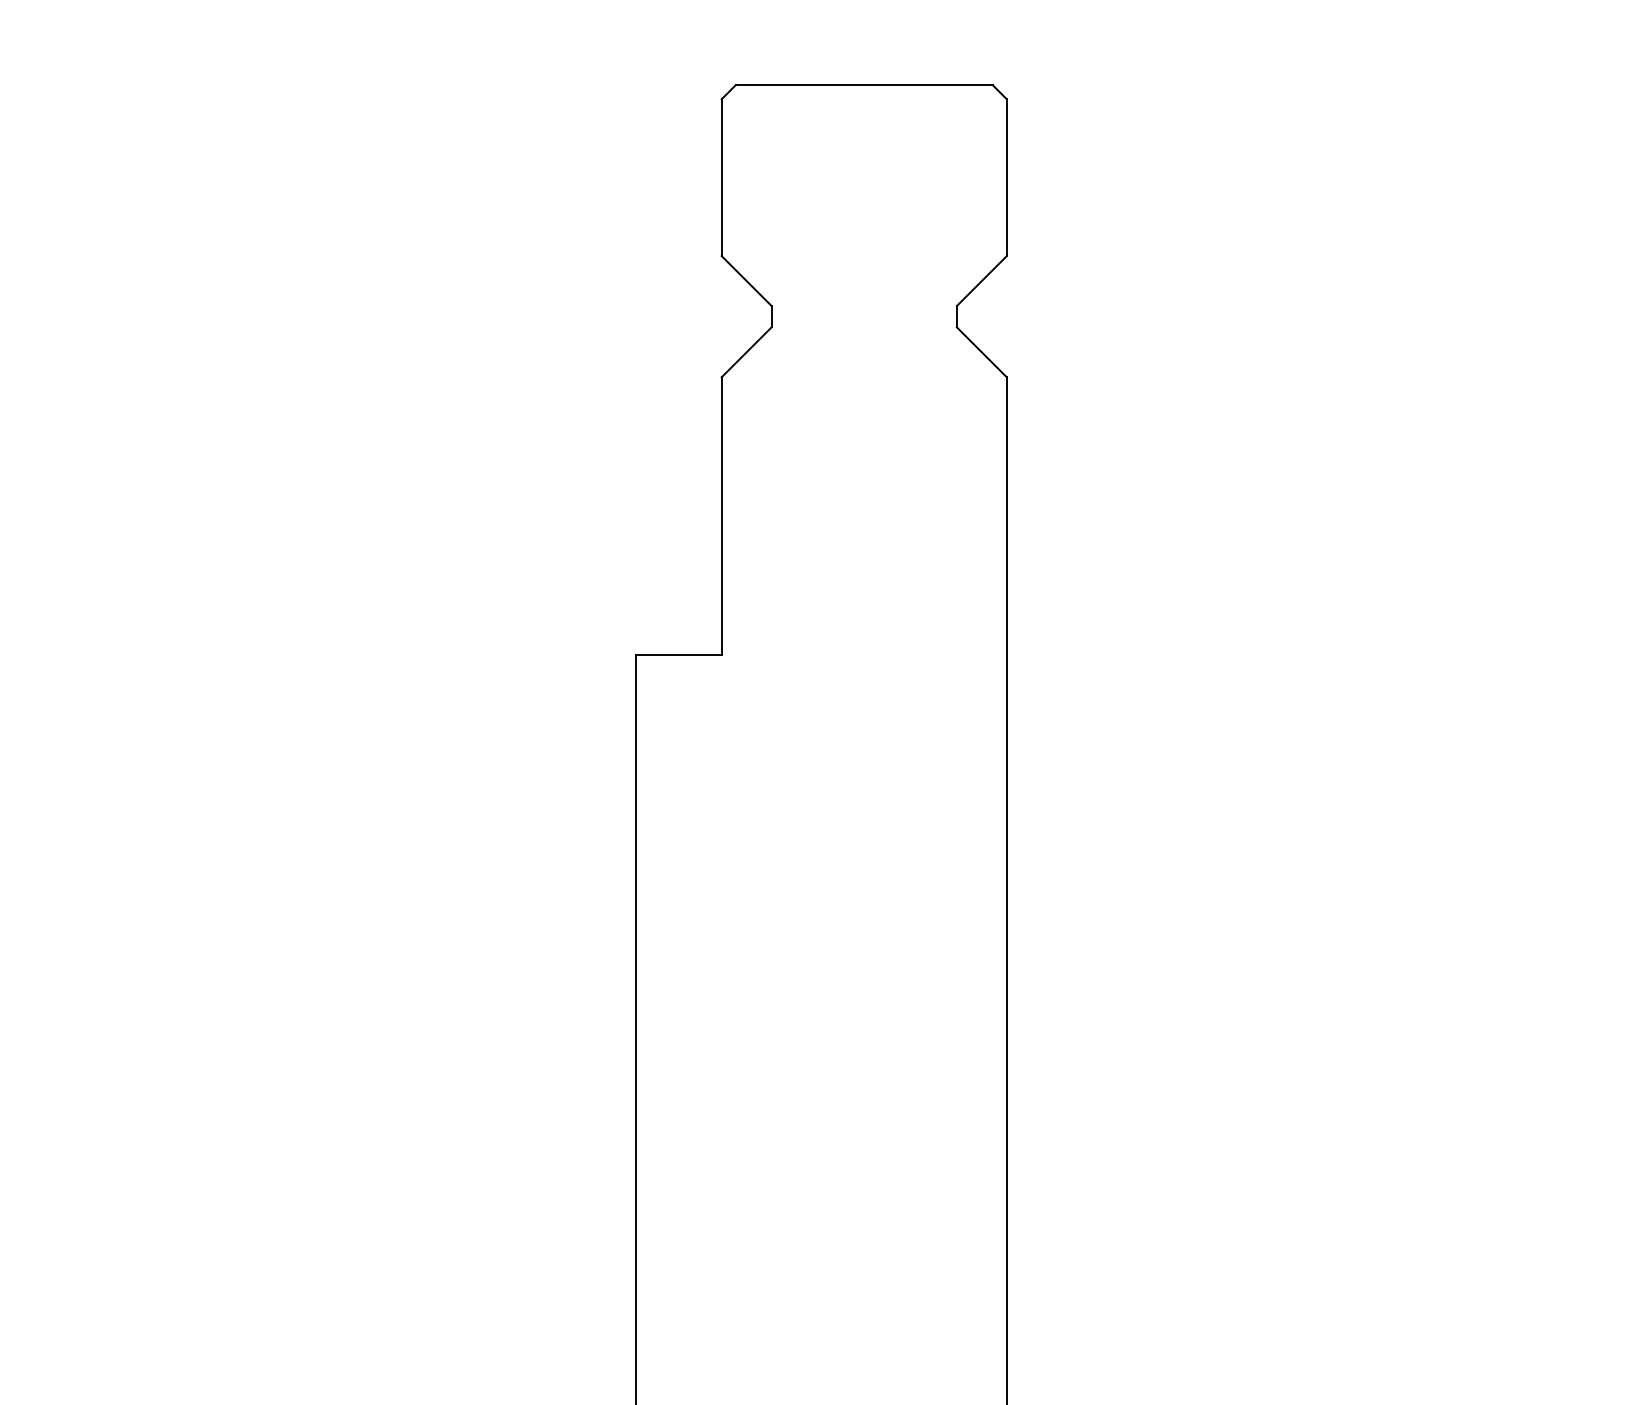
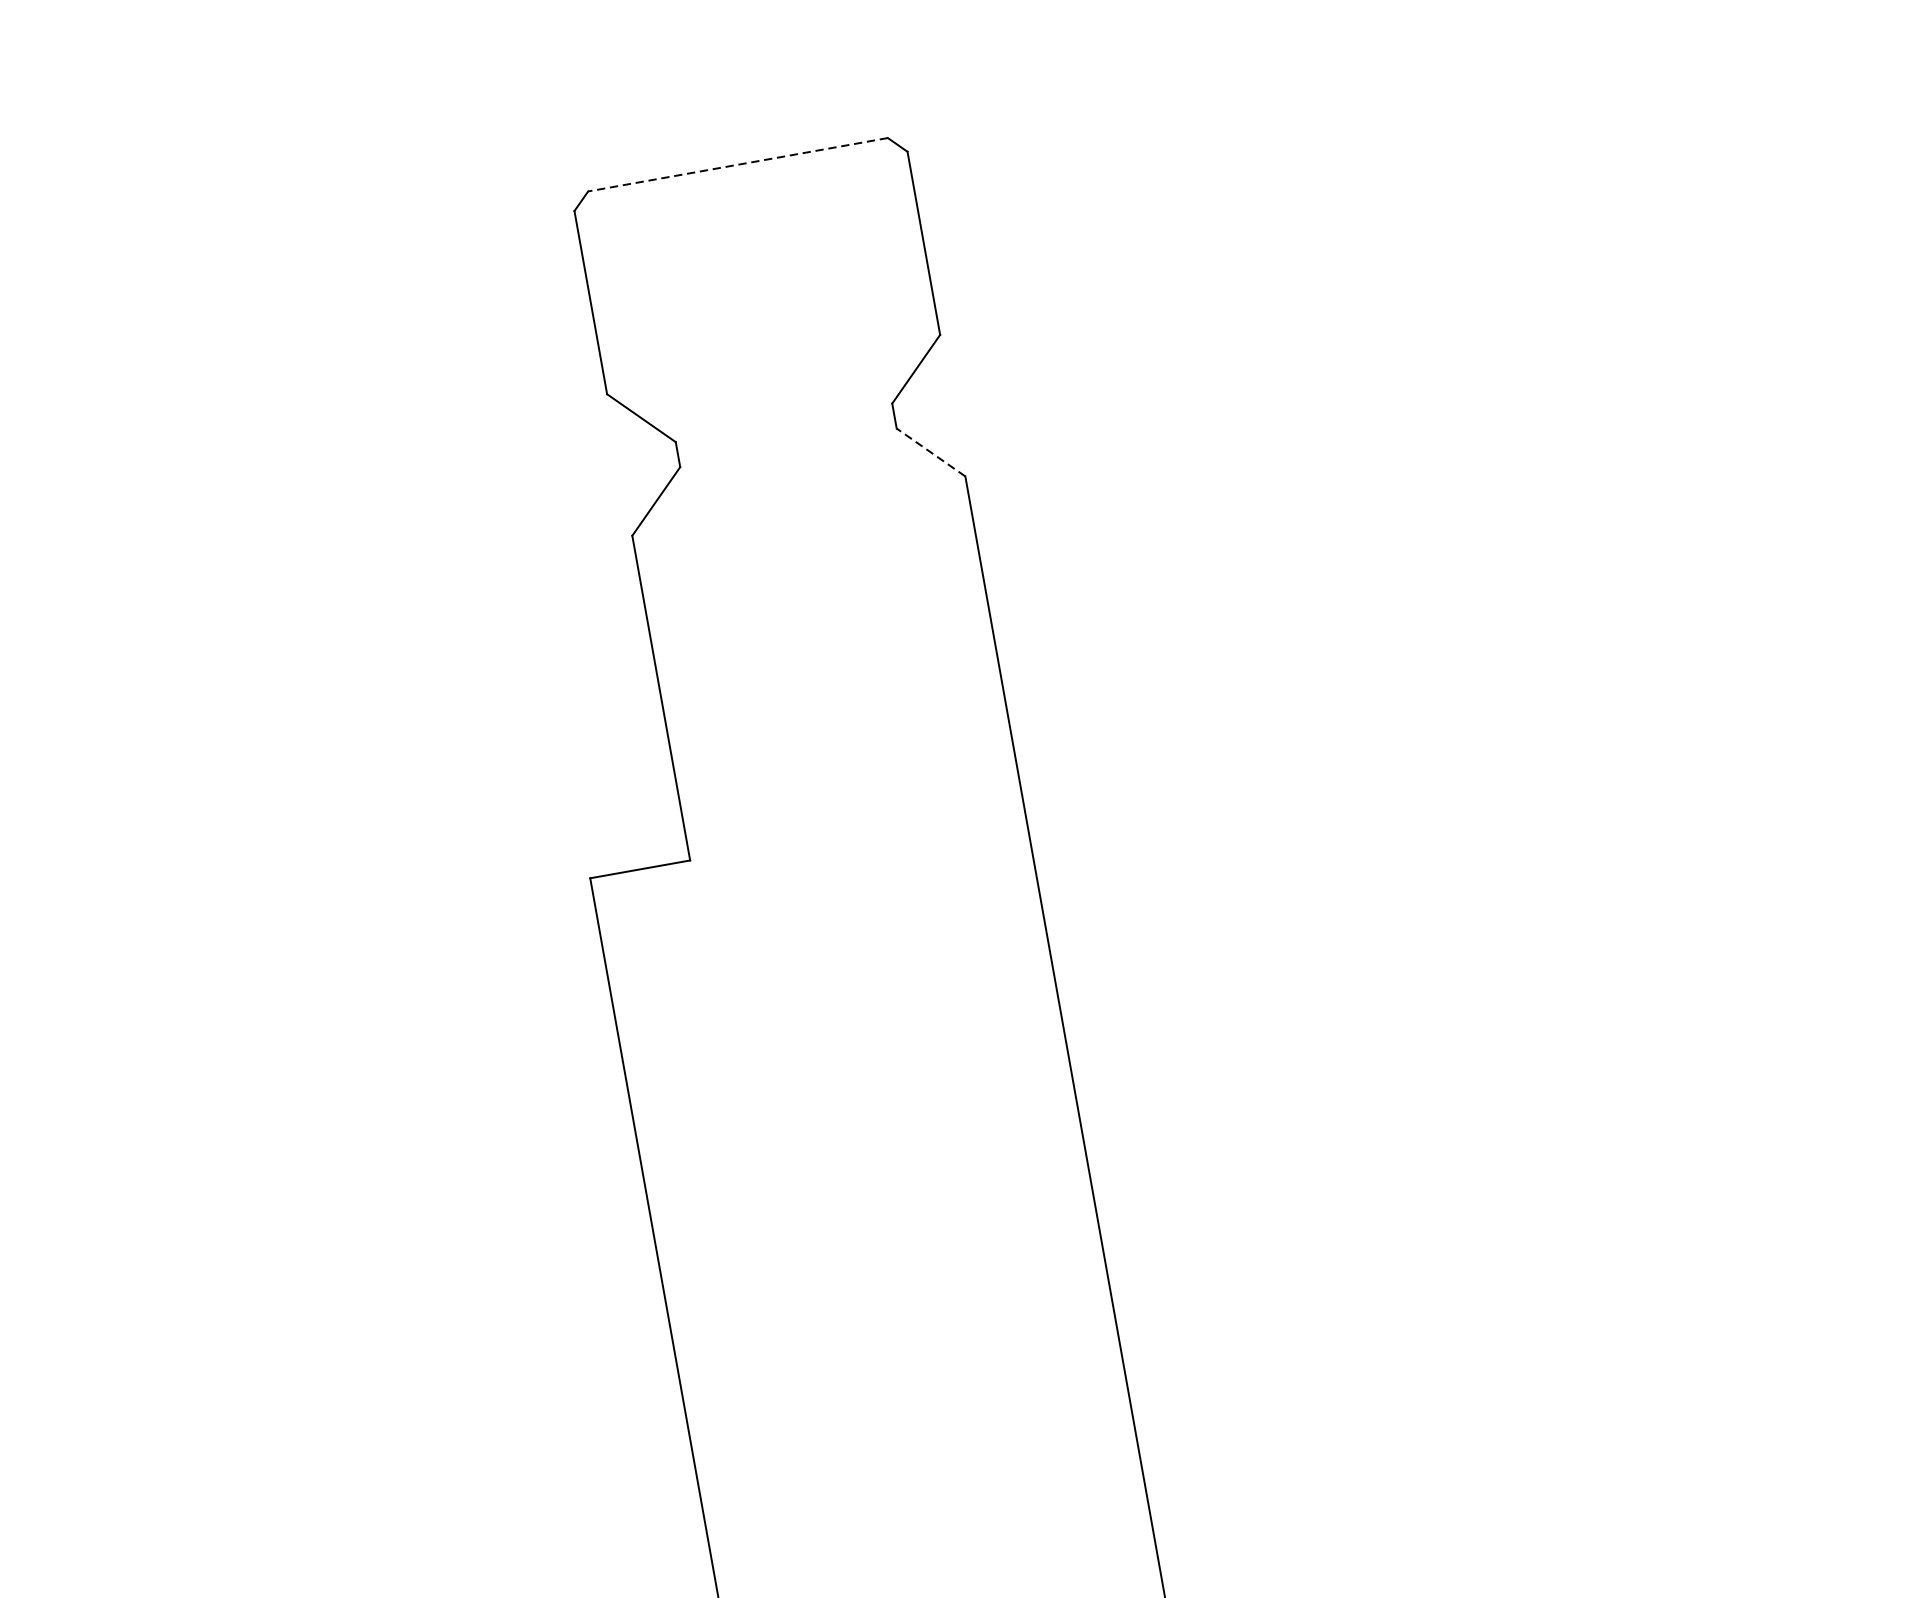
line: (863, 85) -> (737, 165), solid -> dashed
line: (981, 351) -> (930, 451), solid -> dashed

